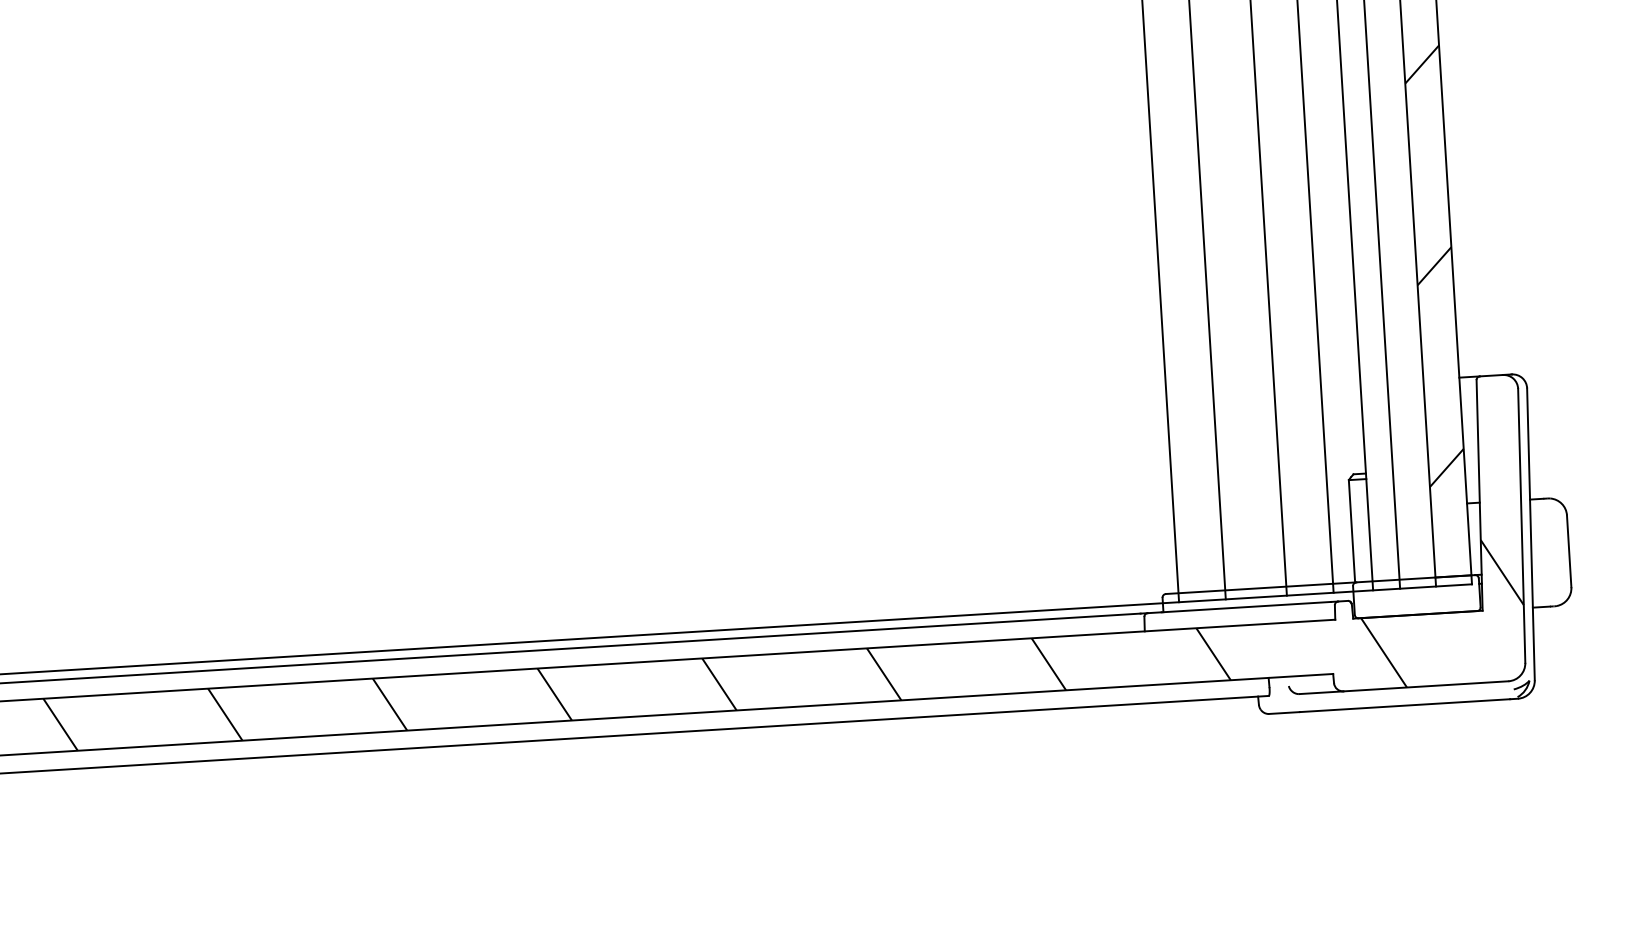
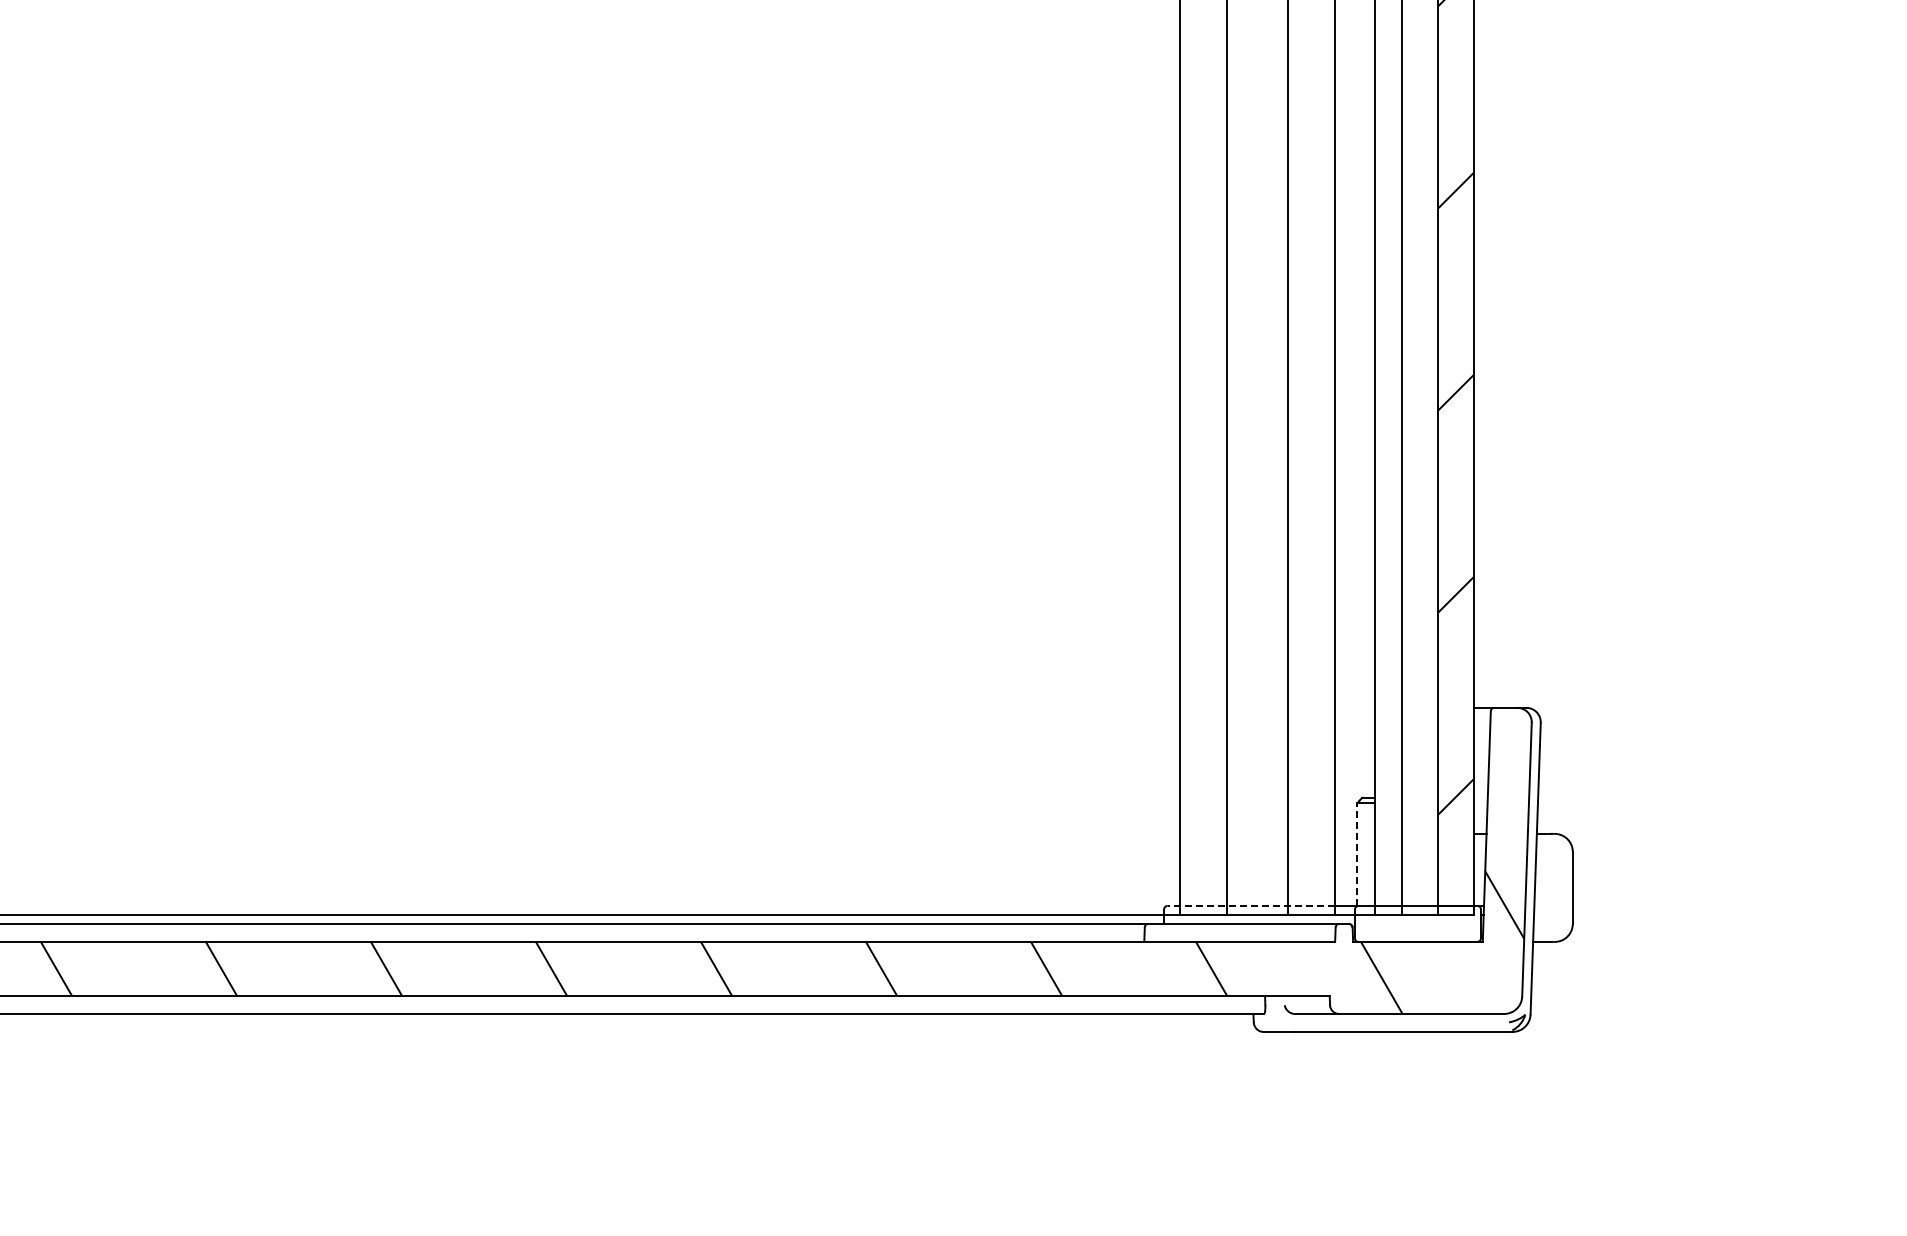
line: (1352, 531) -> (1357, 854), solid -> dashed
line: (1249, 588) -> (1251, 905), solid -> dashed

